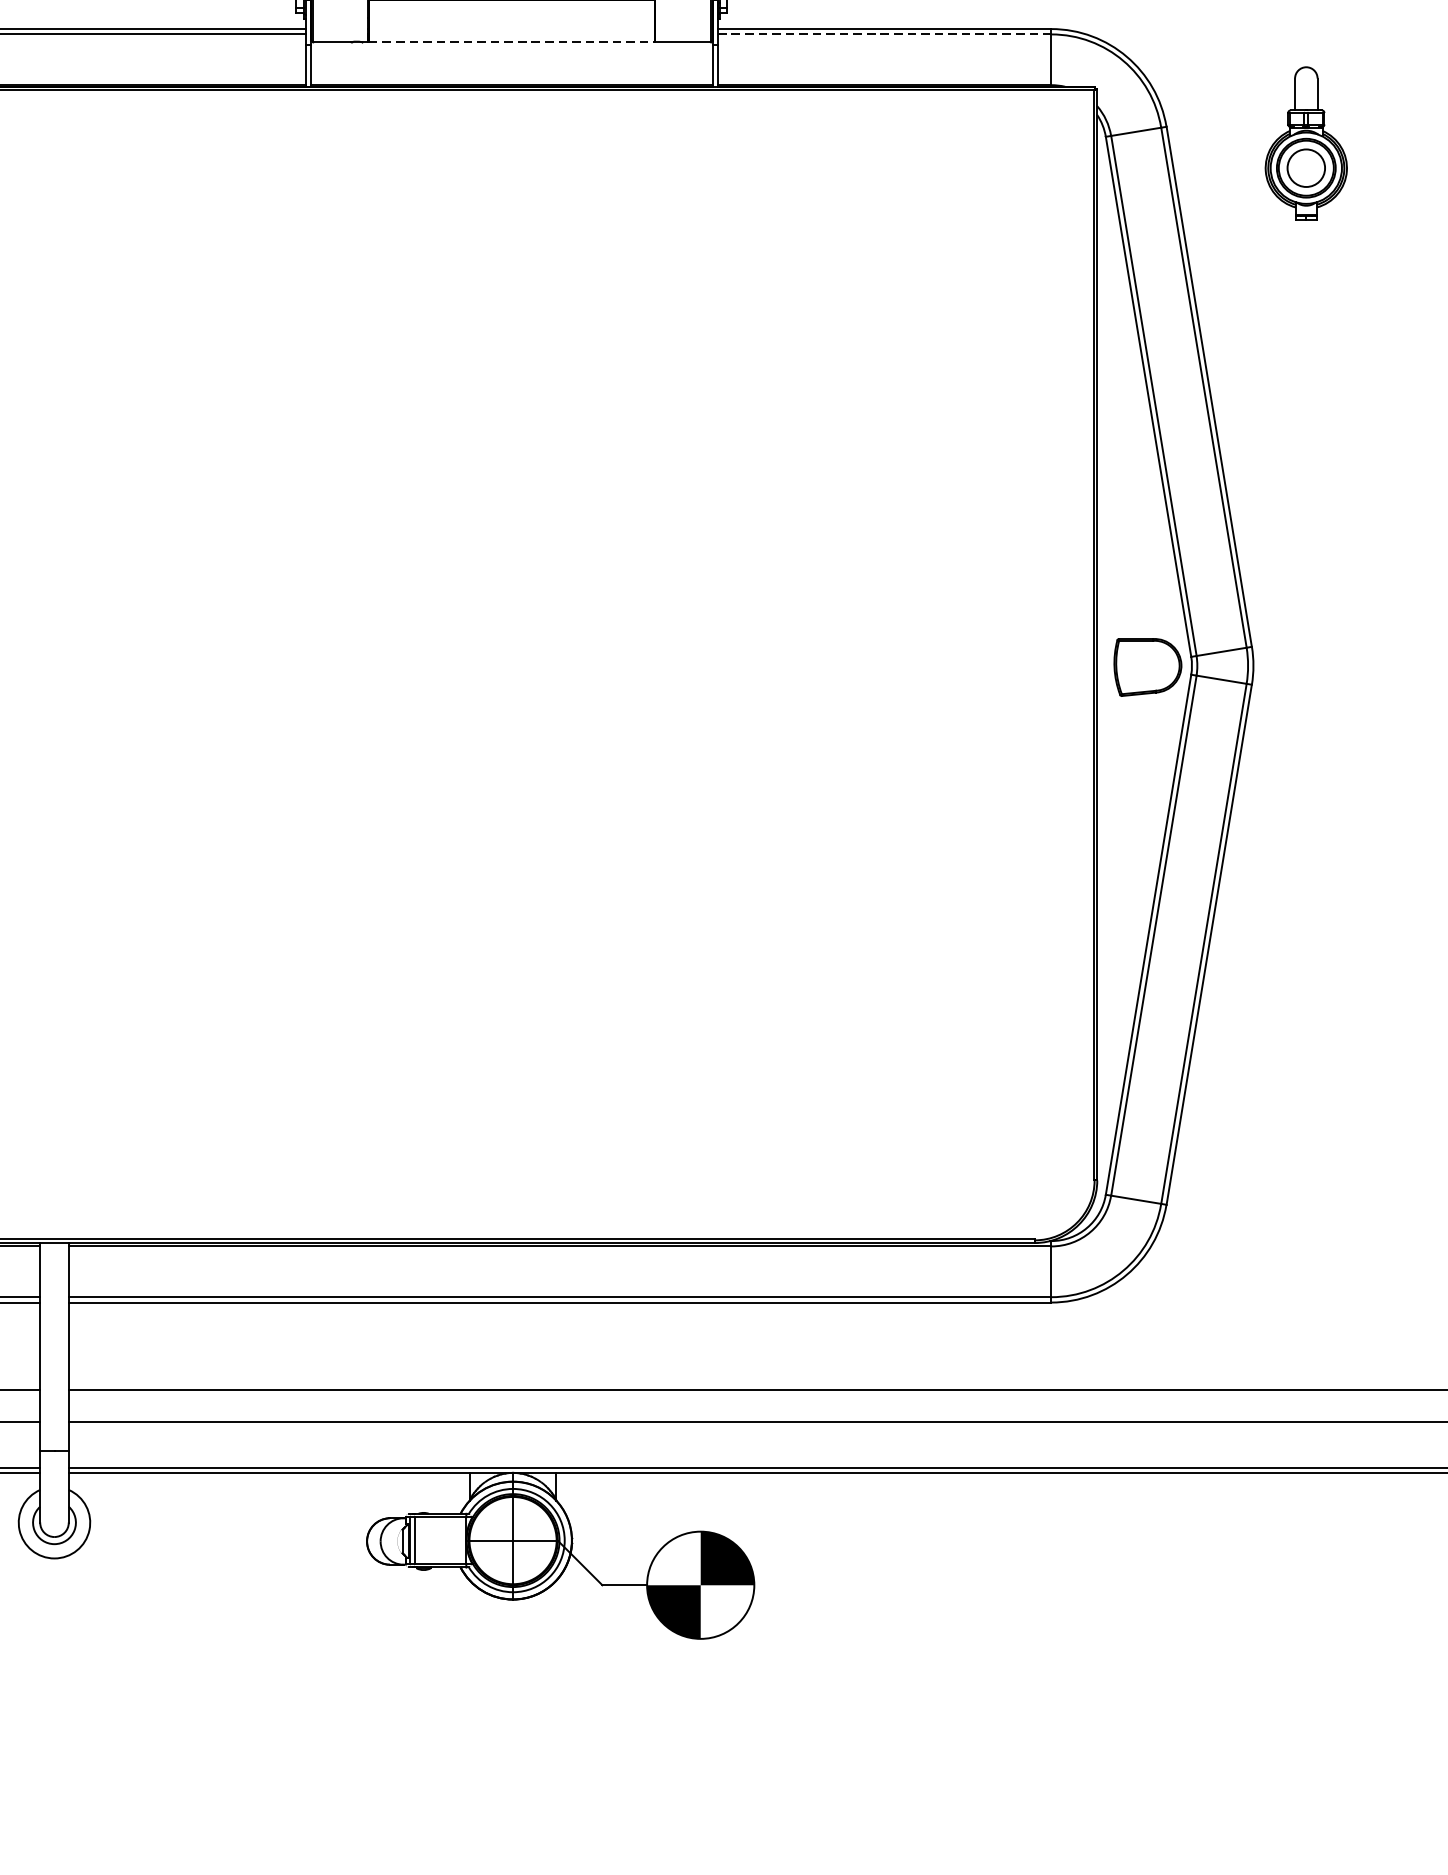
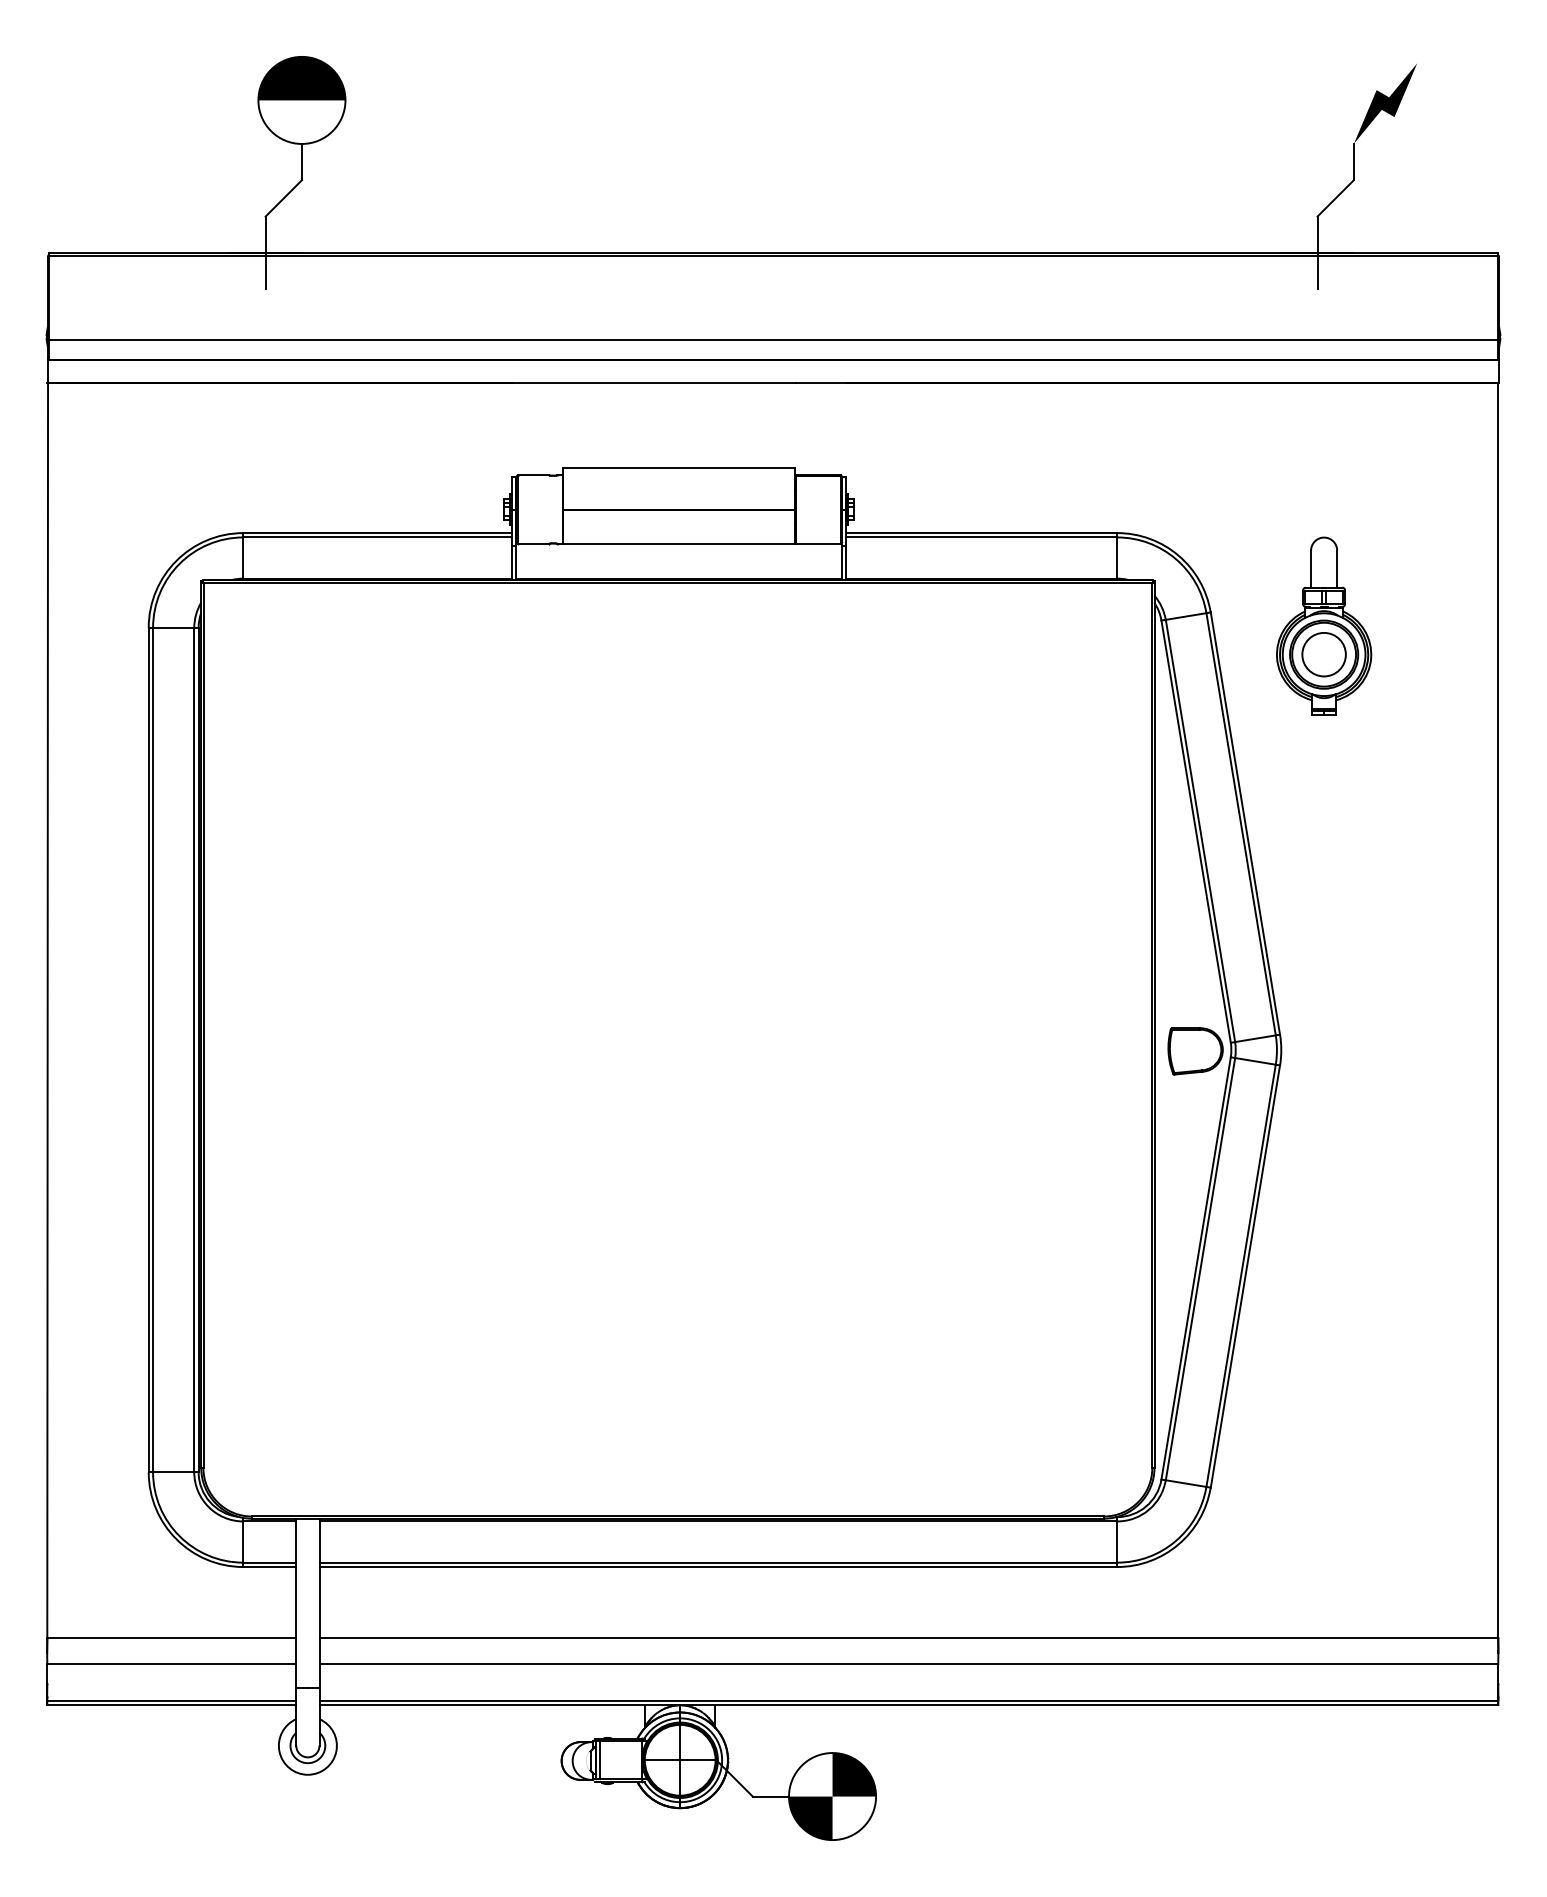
line: (885, 34) -> (982, 537), dashed -> solid
line: (512, 41) -> (679, 543), dashed -> solid
part: (1306, 142) -> (1324, 625), size x1.43

